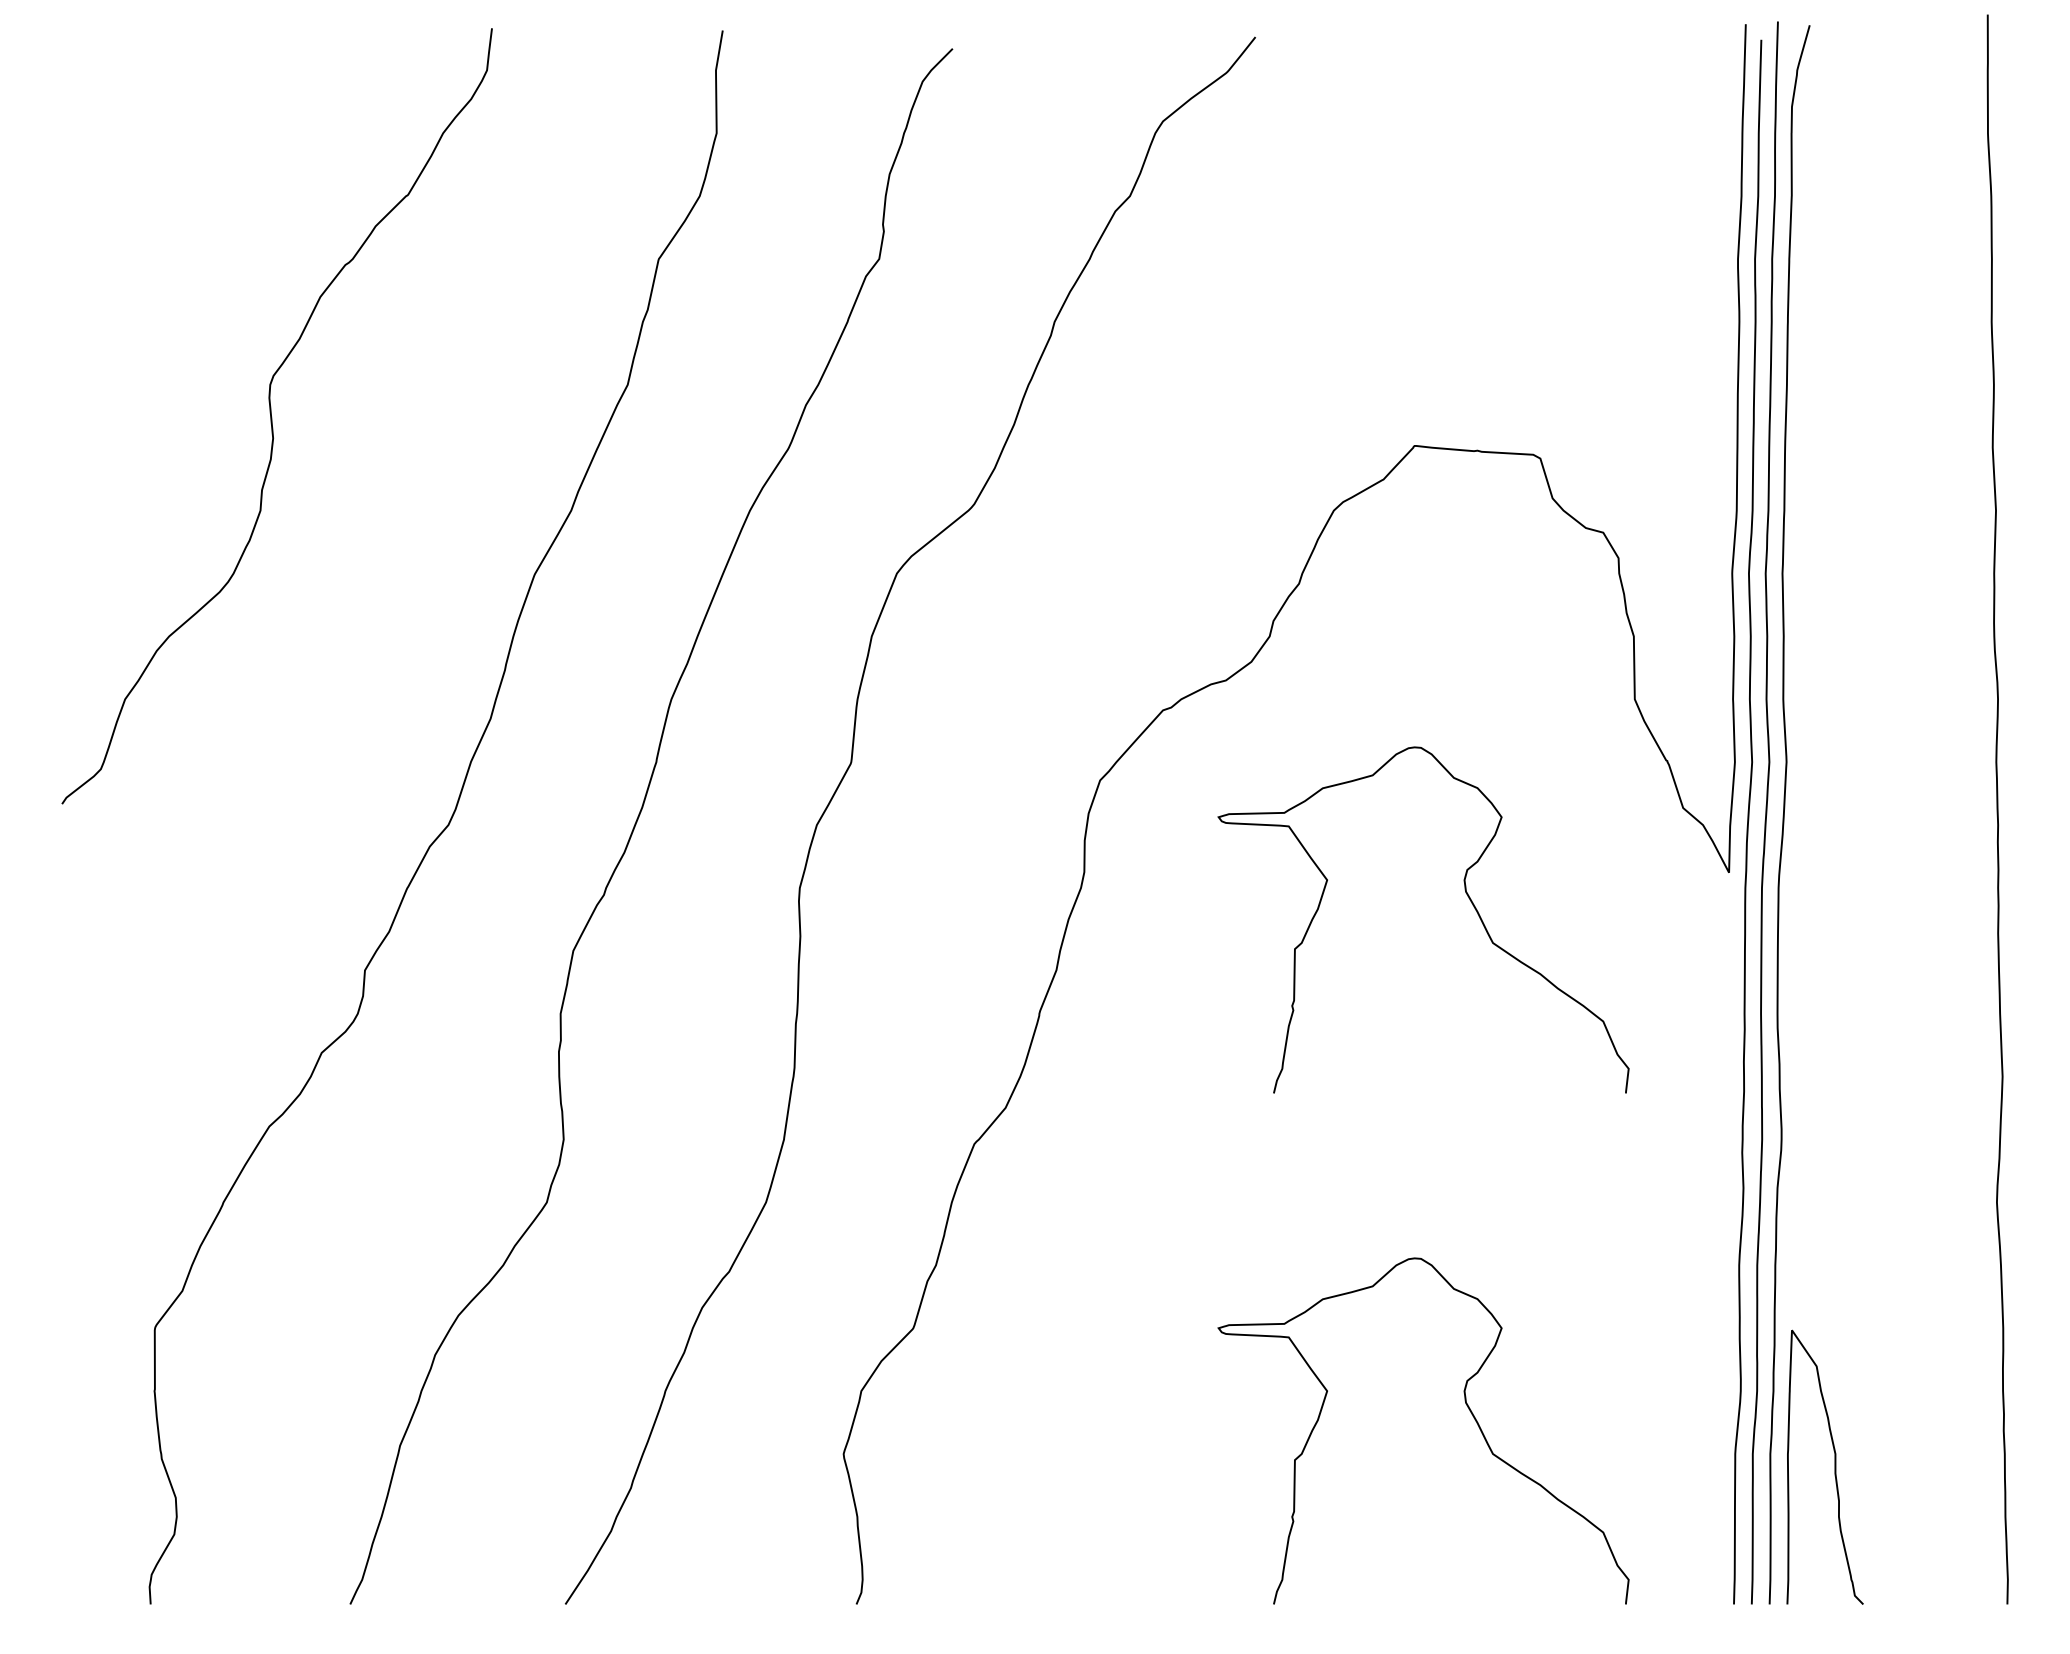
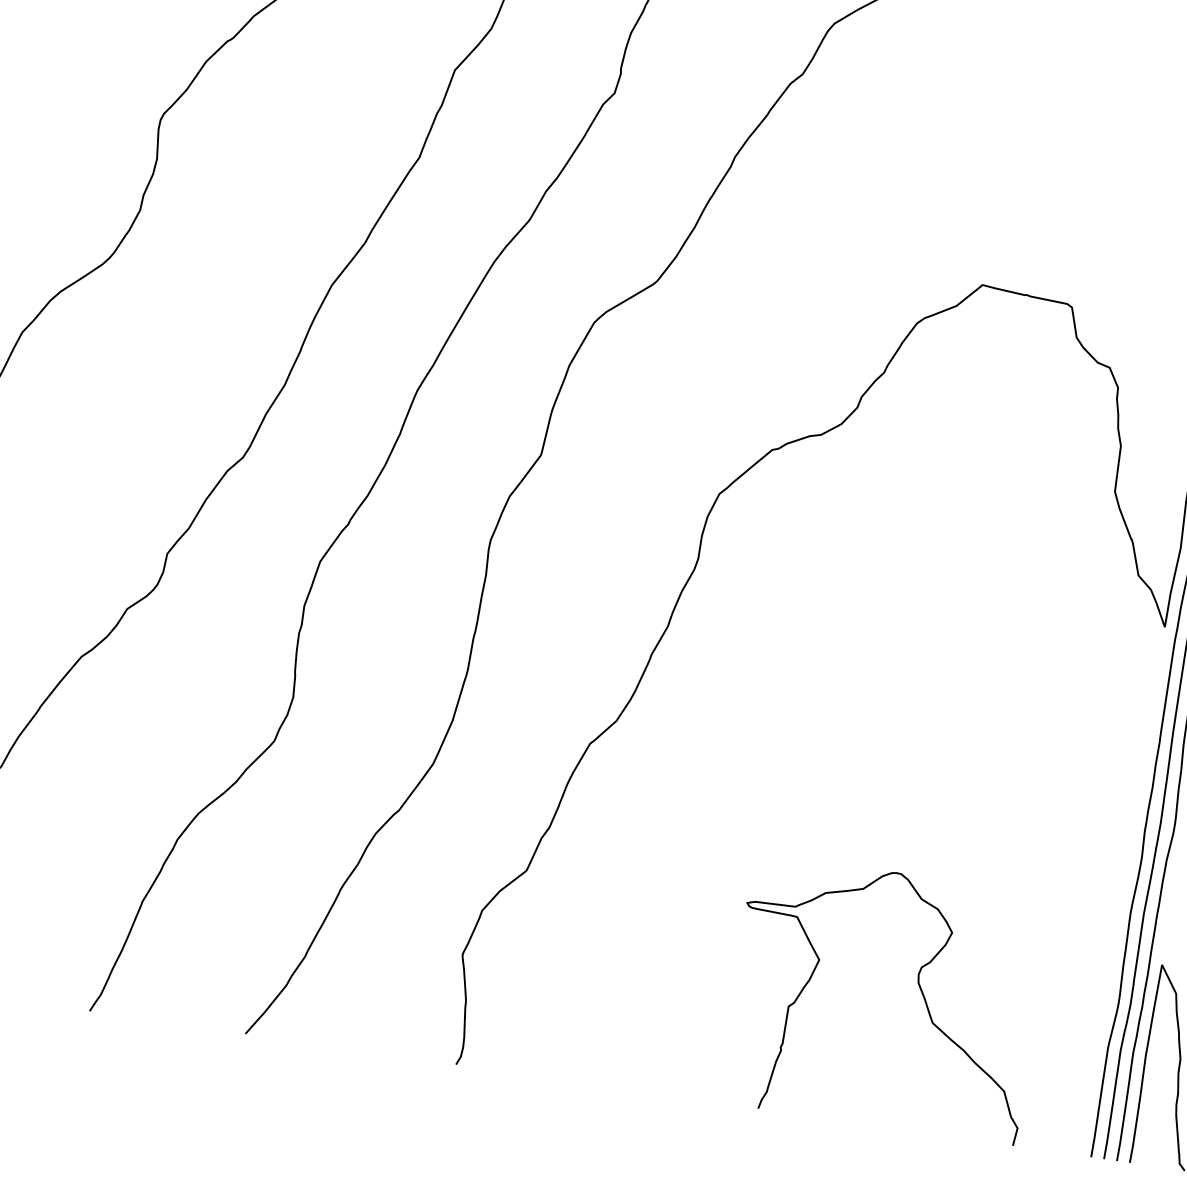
curve: (1467, 896) -> (973, 616), removed

